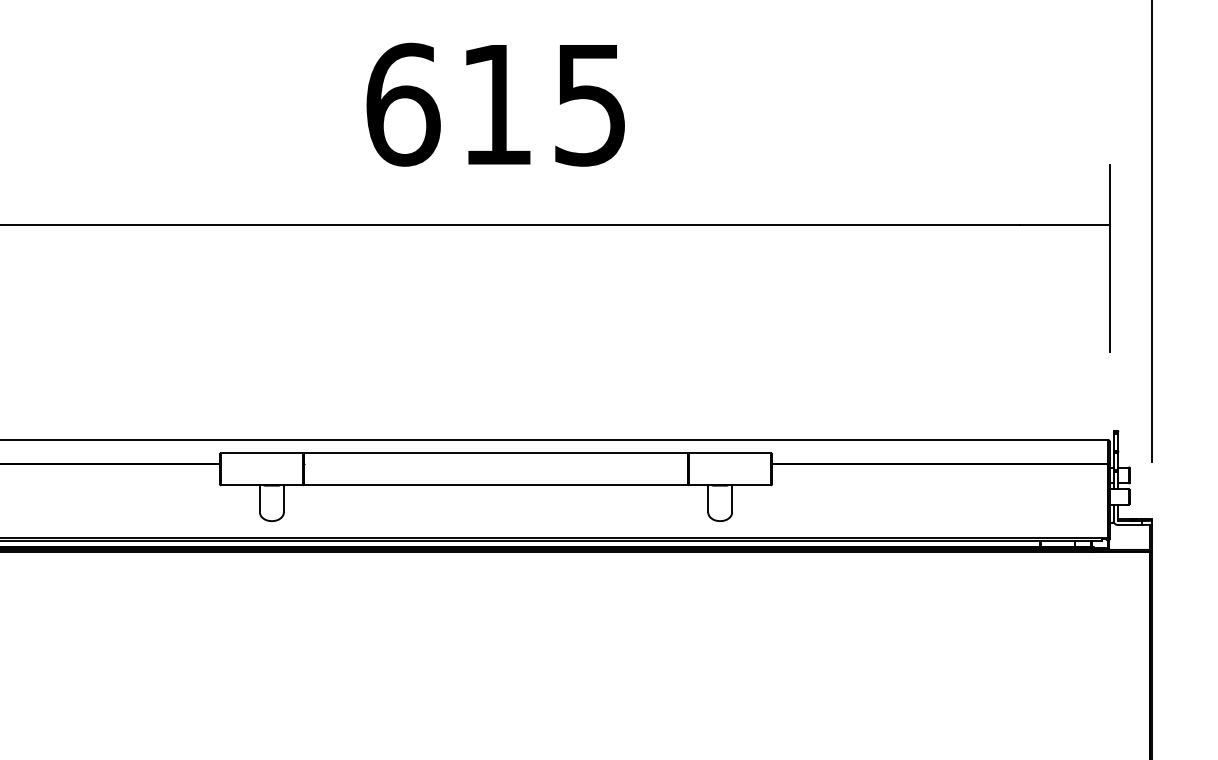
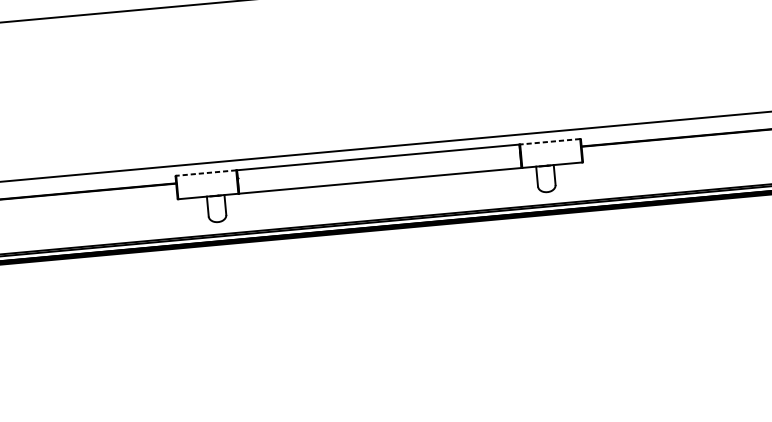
line: (261, 453) -> (205, 173), solid -> dashed
line: (730, 453) -> (550, 141), solid -> dashed

